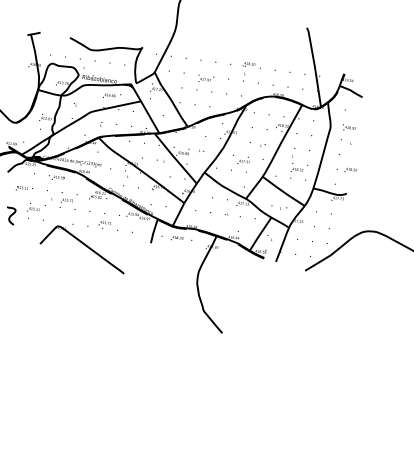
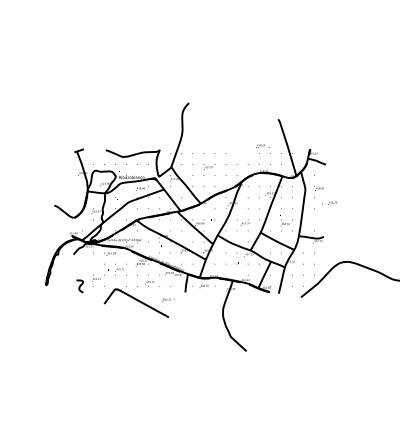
text: (251, 64) -> (262, 145), moved
text: (346, 168) -> (329, 202), moved
text: (24, 188) -> (168, 299), moved

